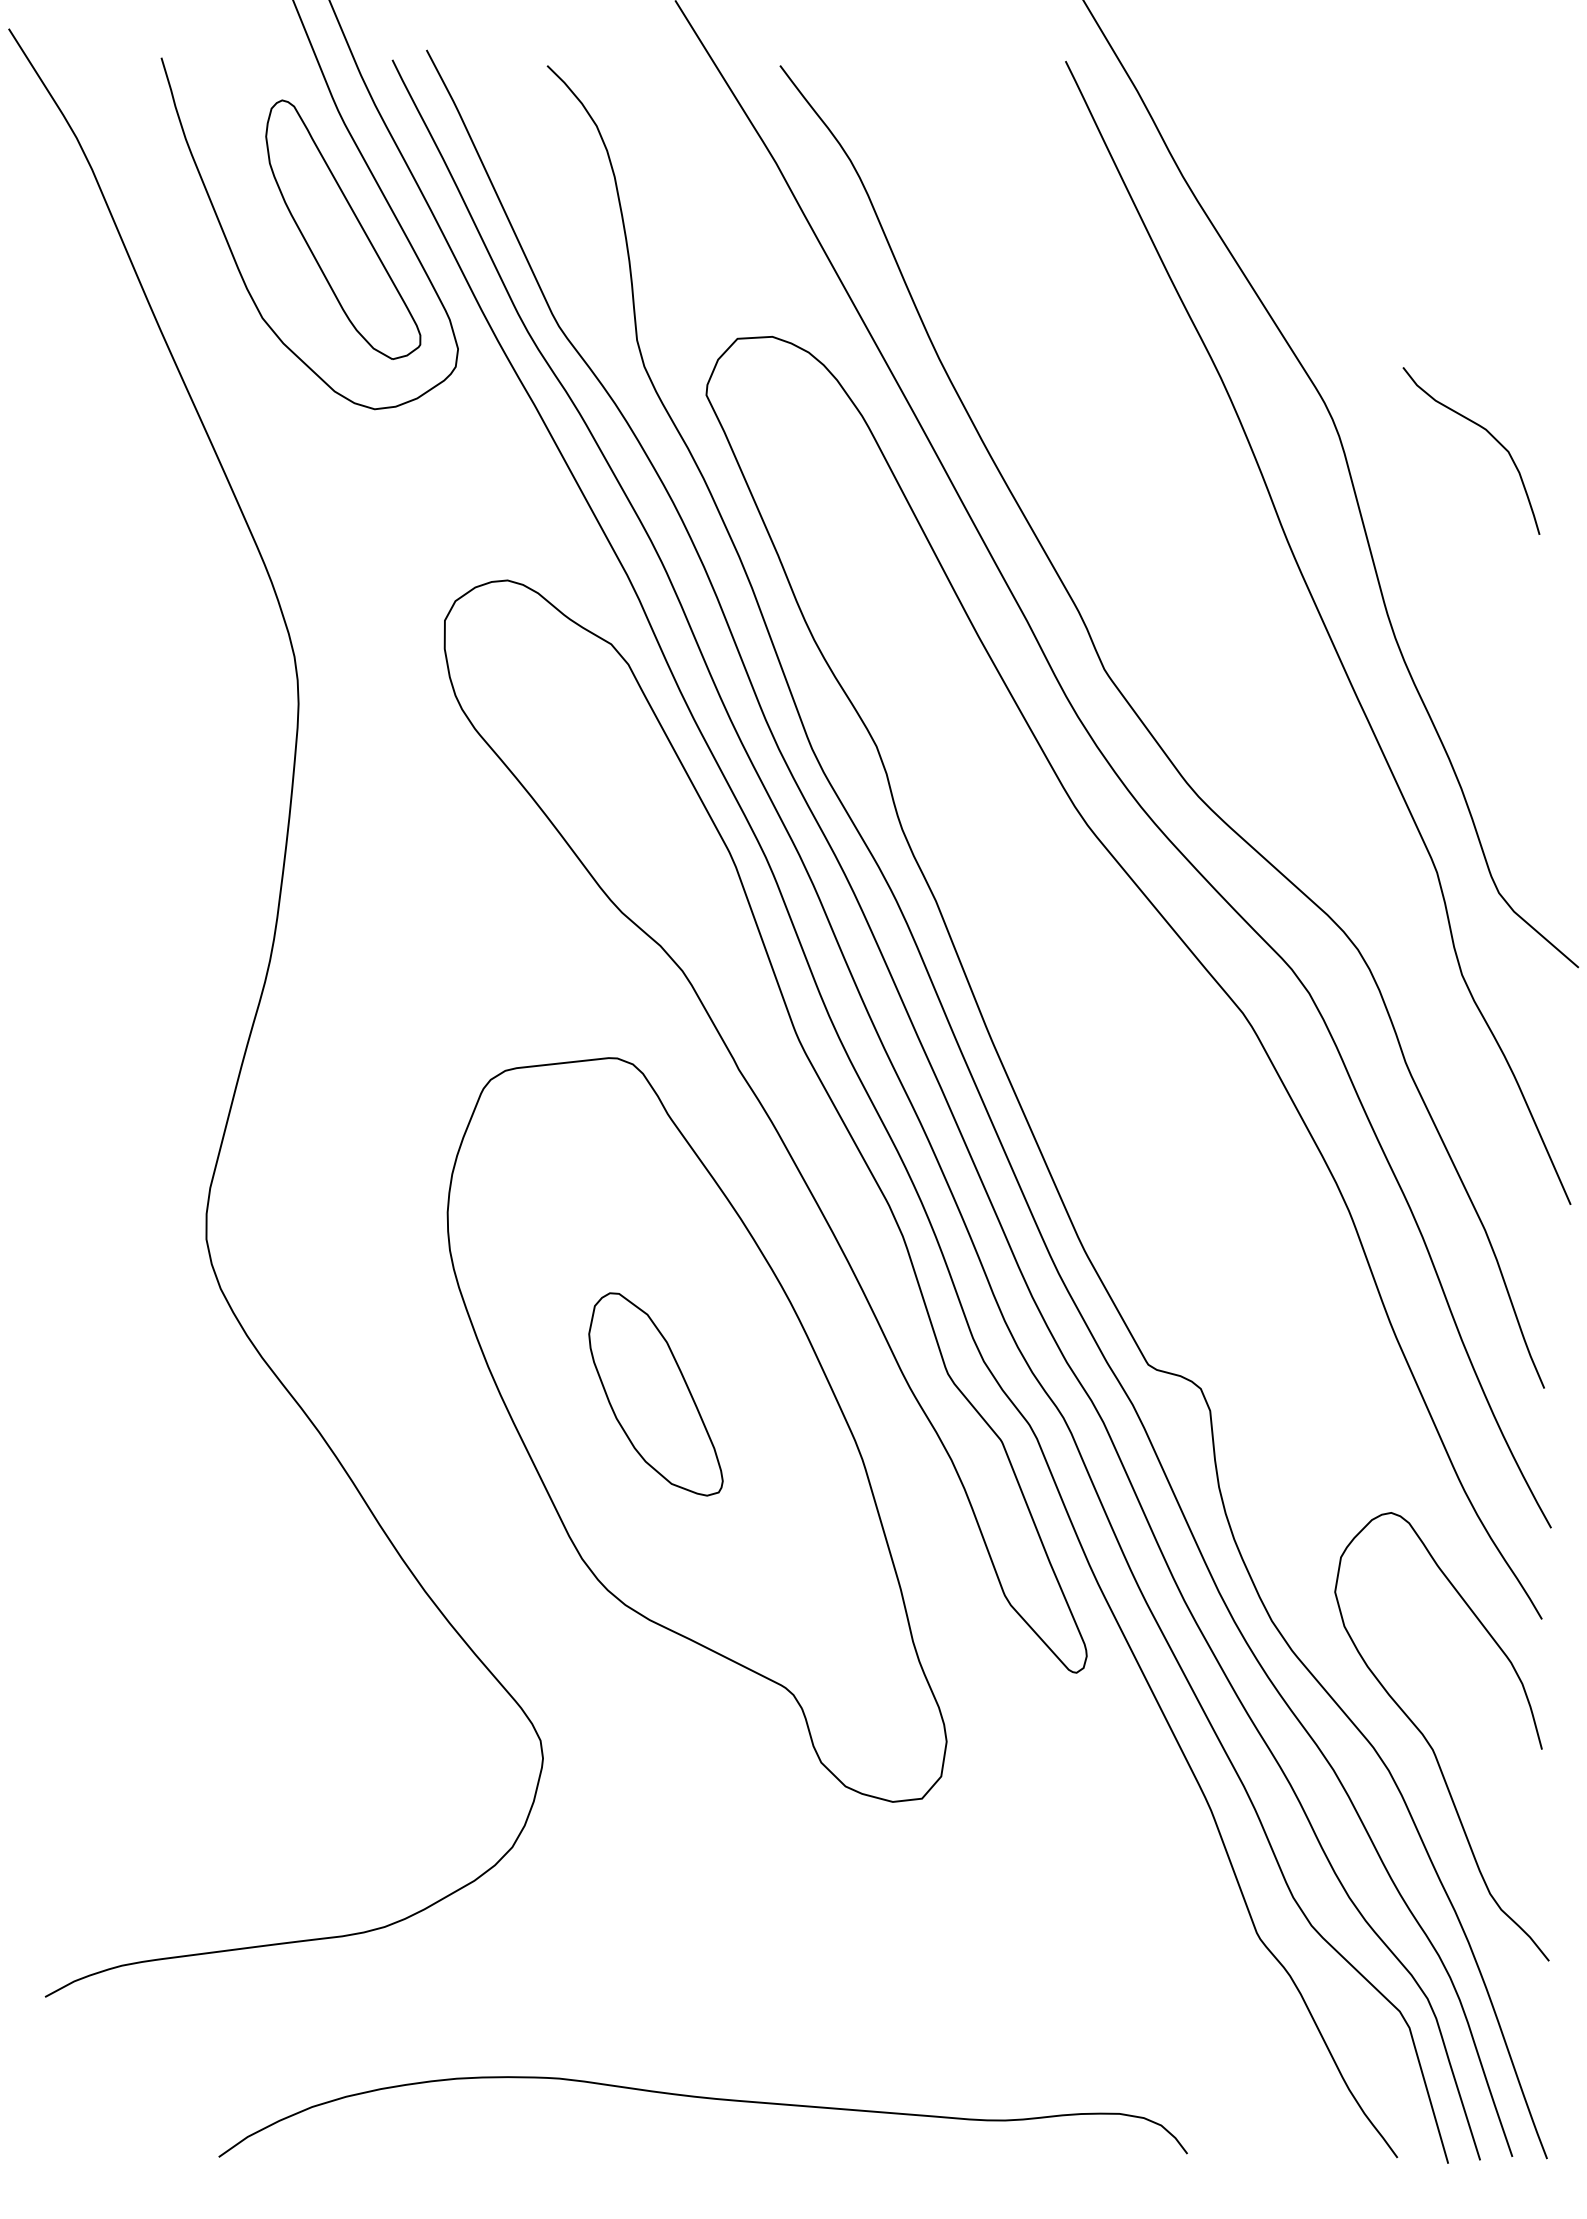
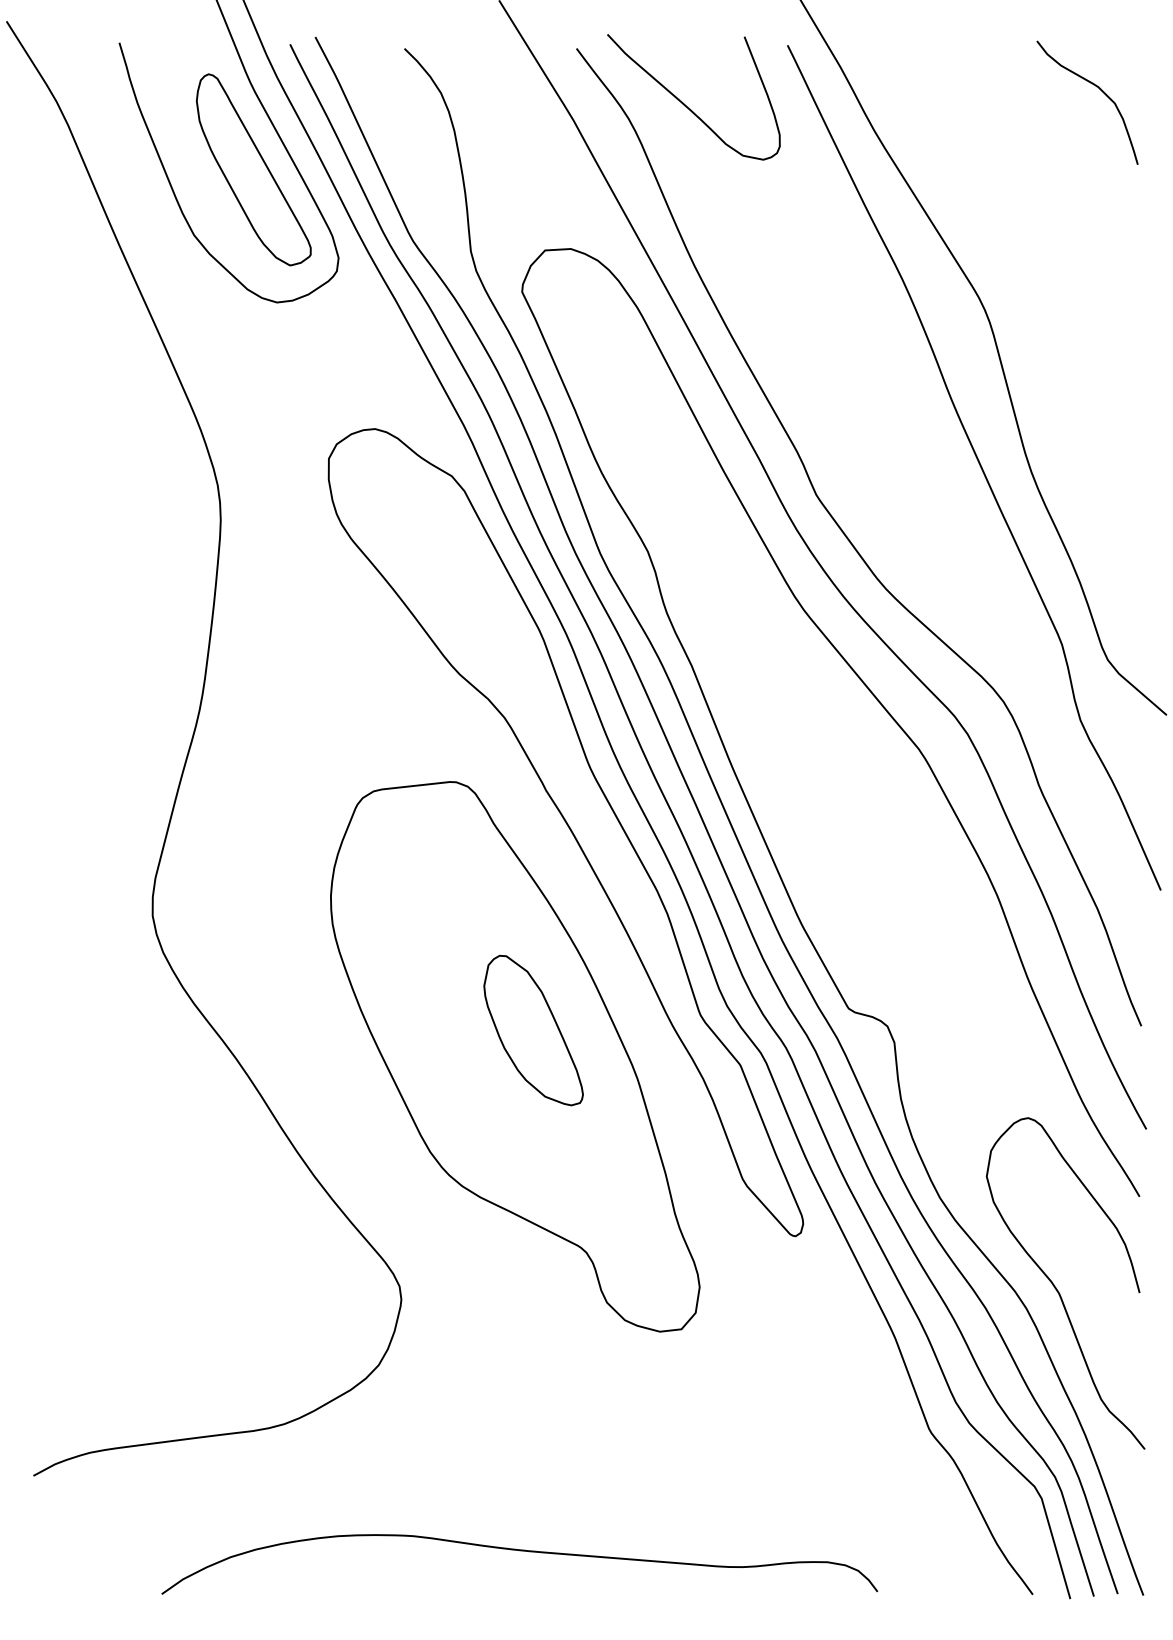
curve: (927, 141) -> (685, 104), added
curve: (1488, 433) -> (1100, 89), moved
part: (655, 1394) -> (533, 1030), moved

